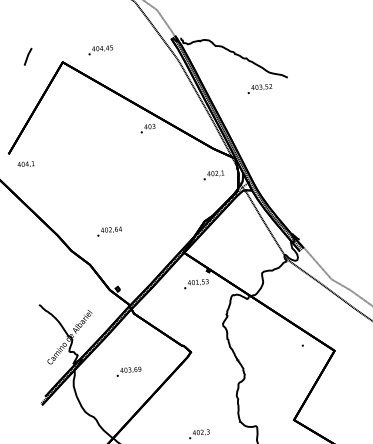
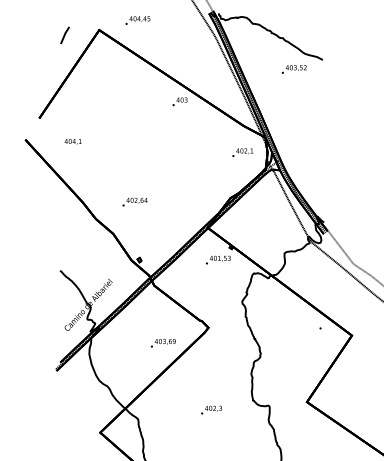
line: (27, 56) -> (64, 35), moved
text: (25, 164) -> (72, 141), moved
text: (128, 372) -> (162, 343), moved

